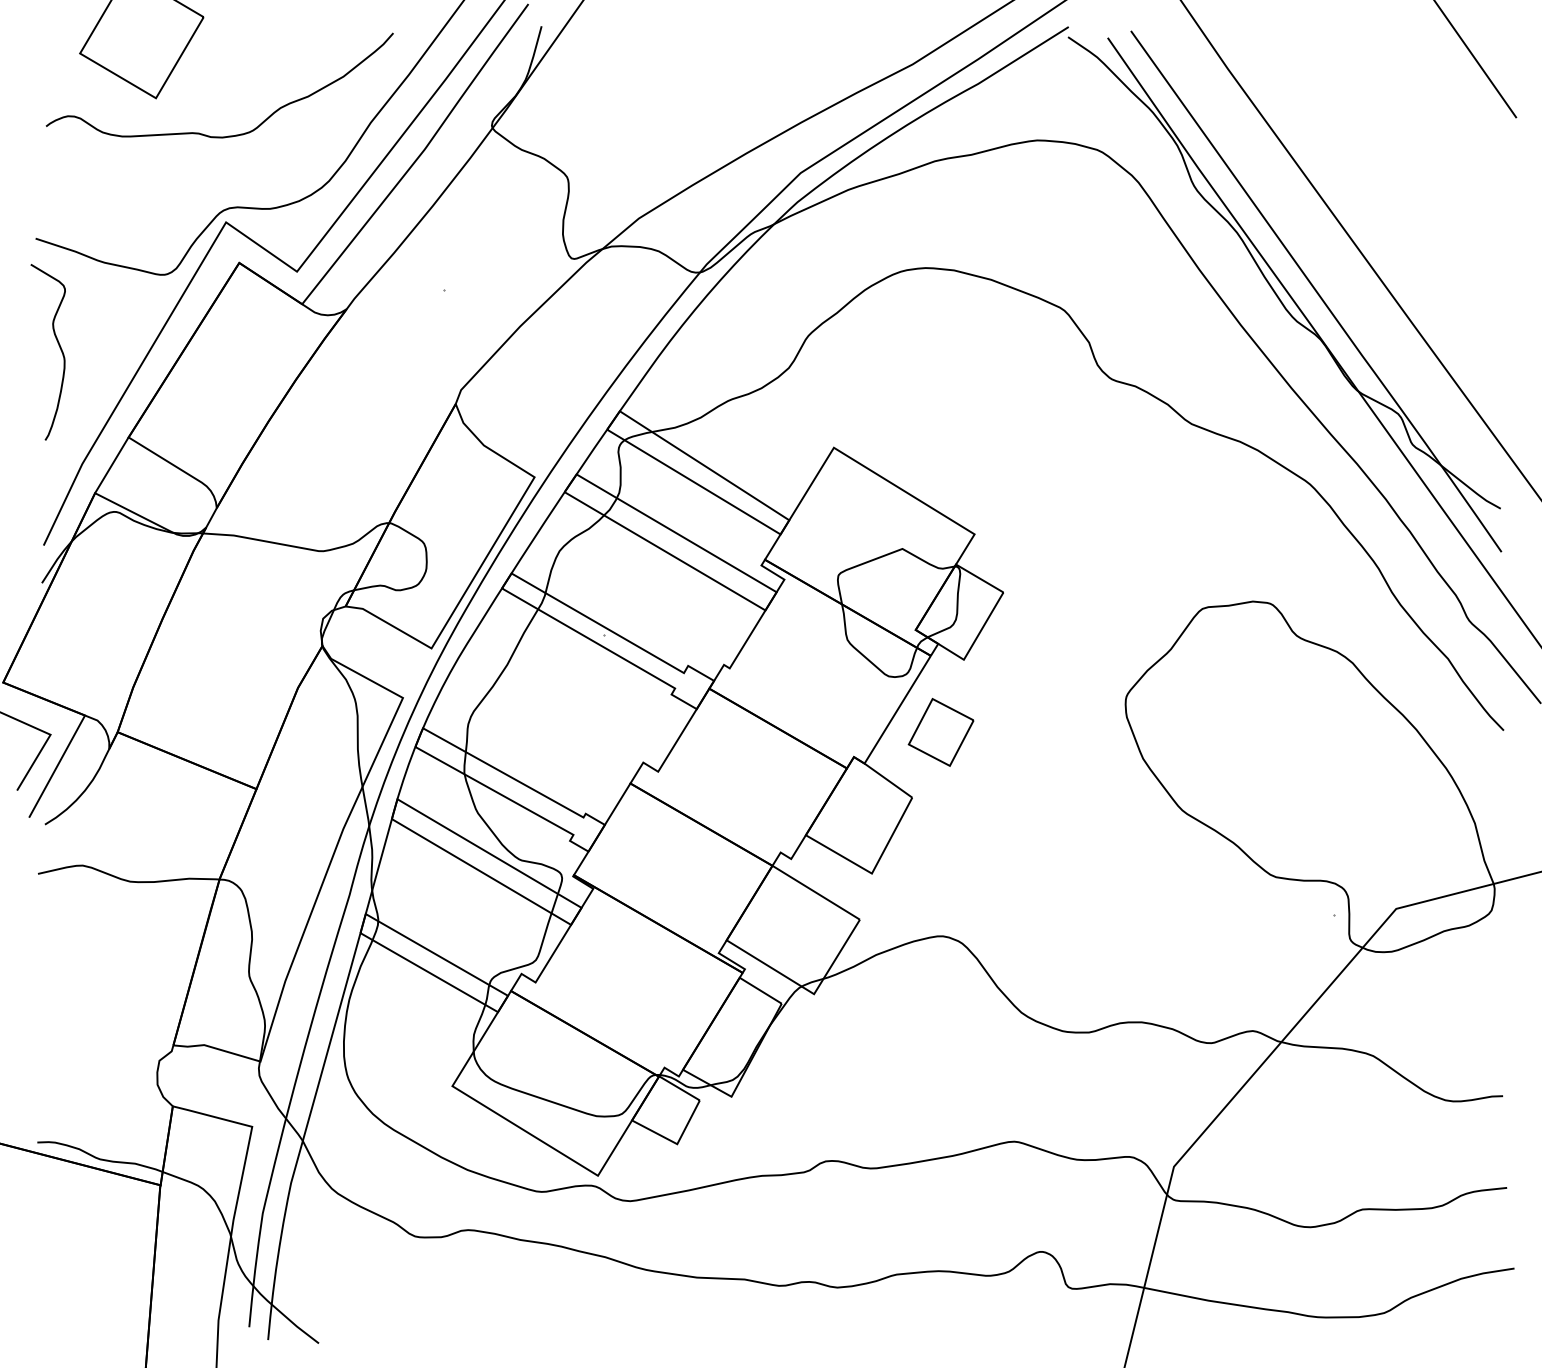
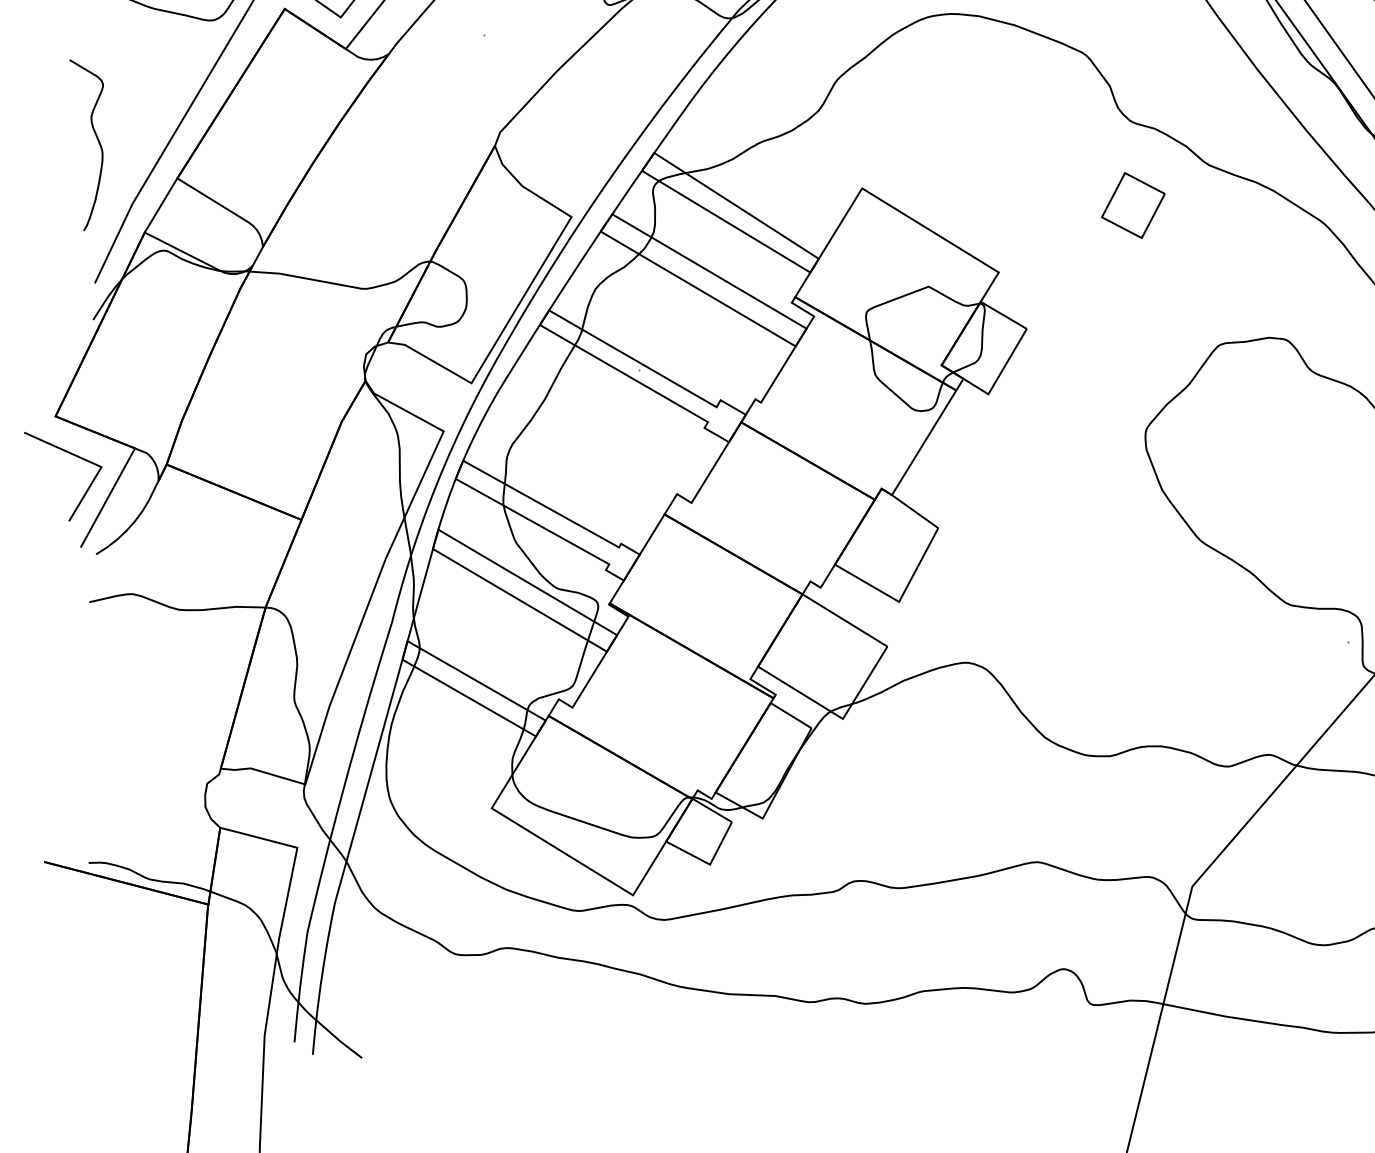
curve: (59, 348) -> (97, 141), moved
part: (940, 732) -> (1132, 205), moved

